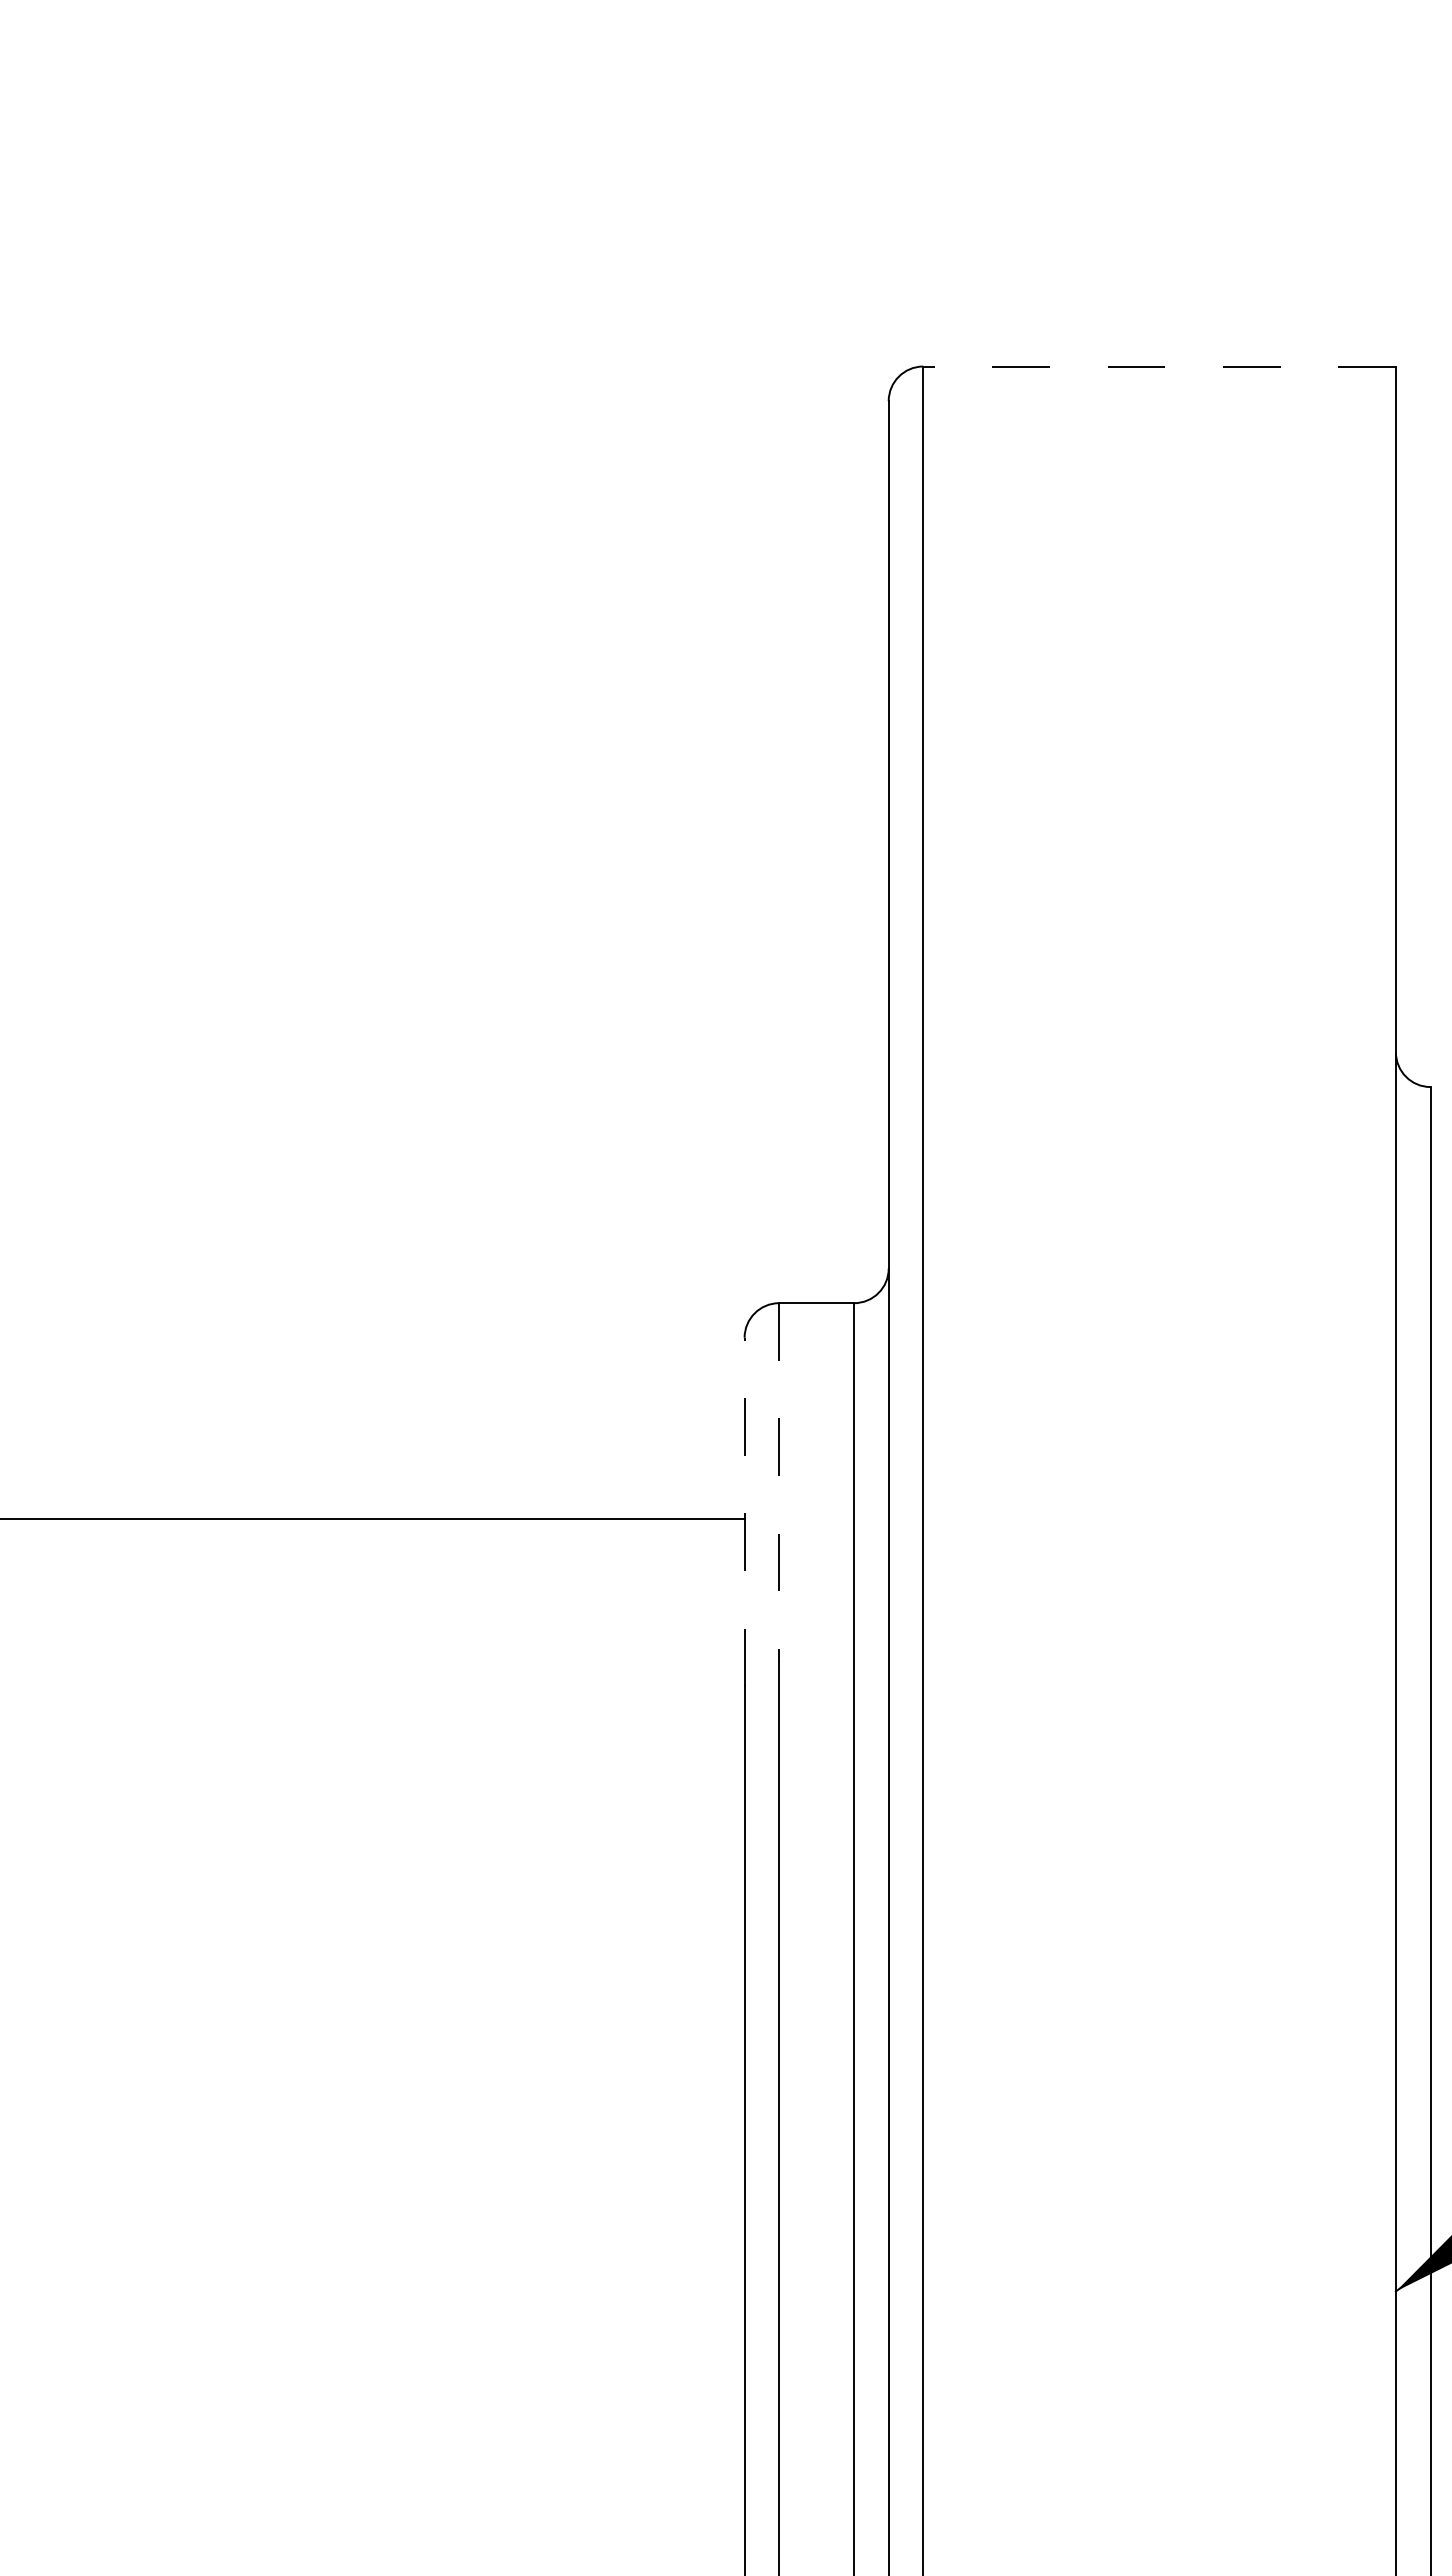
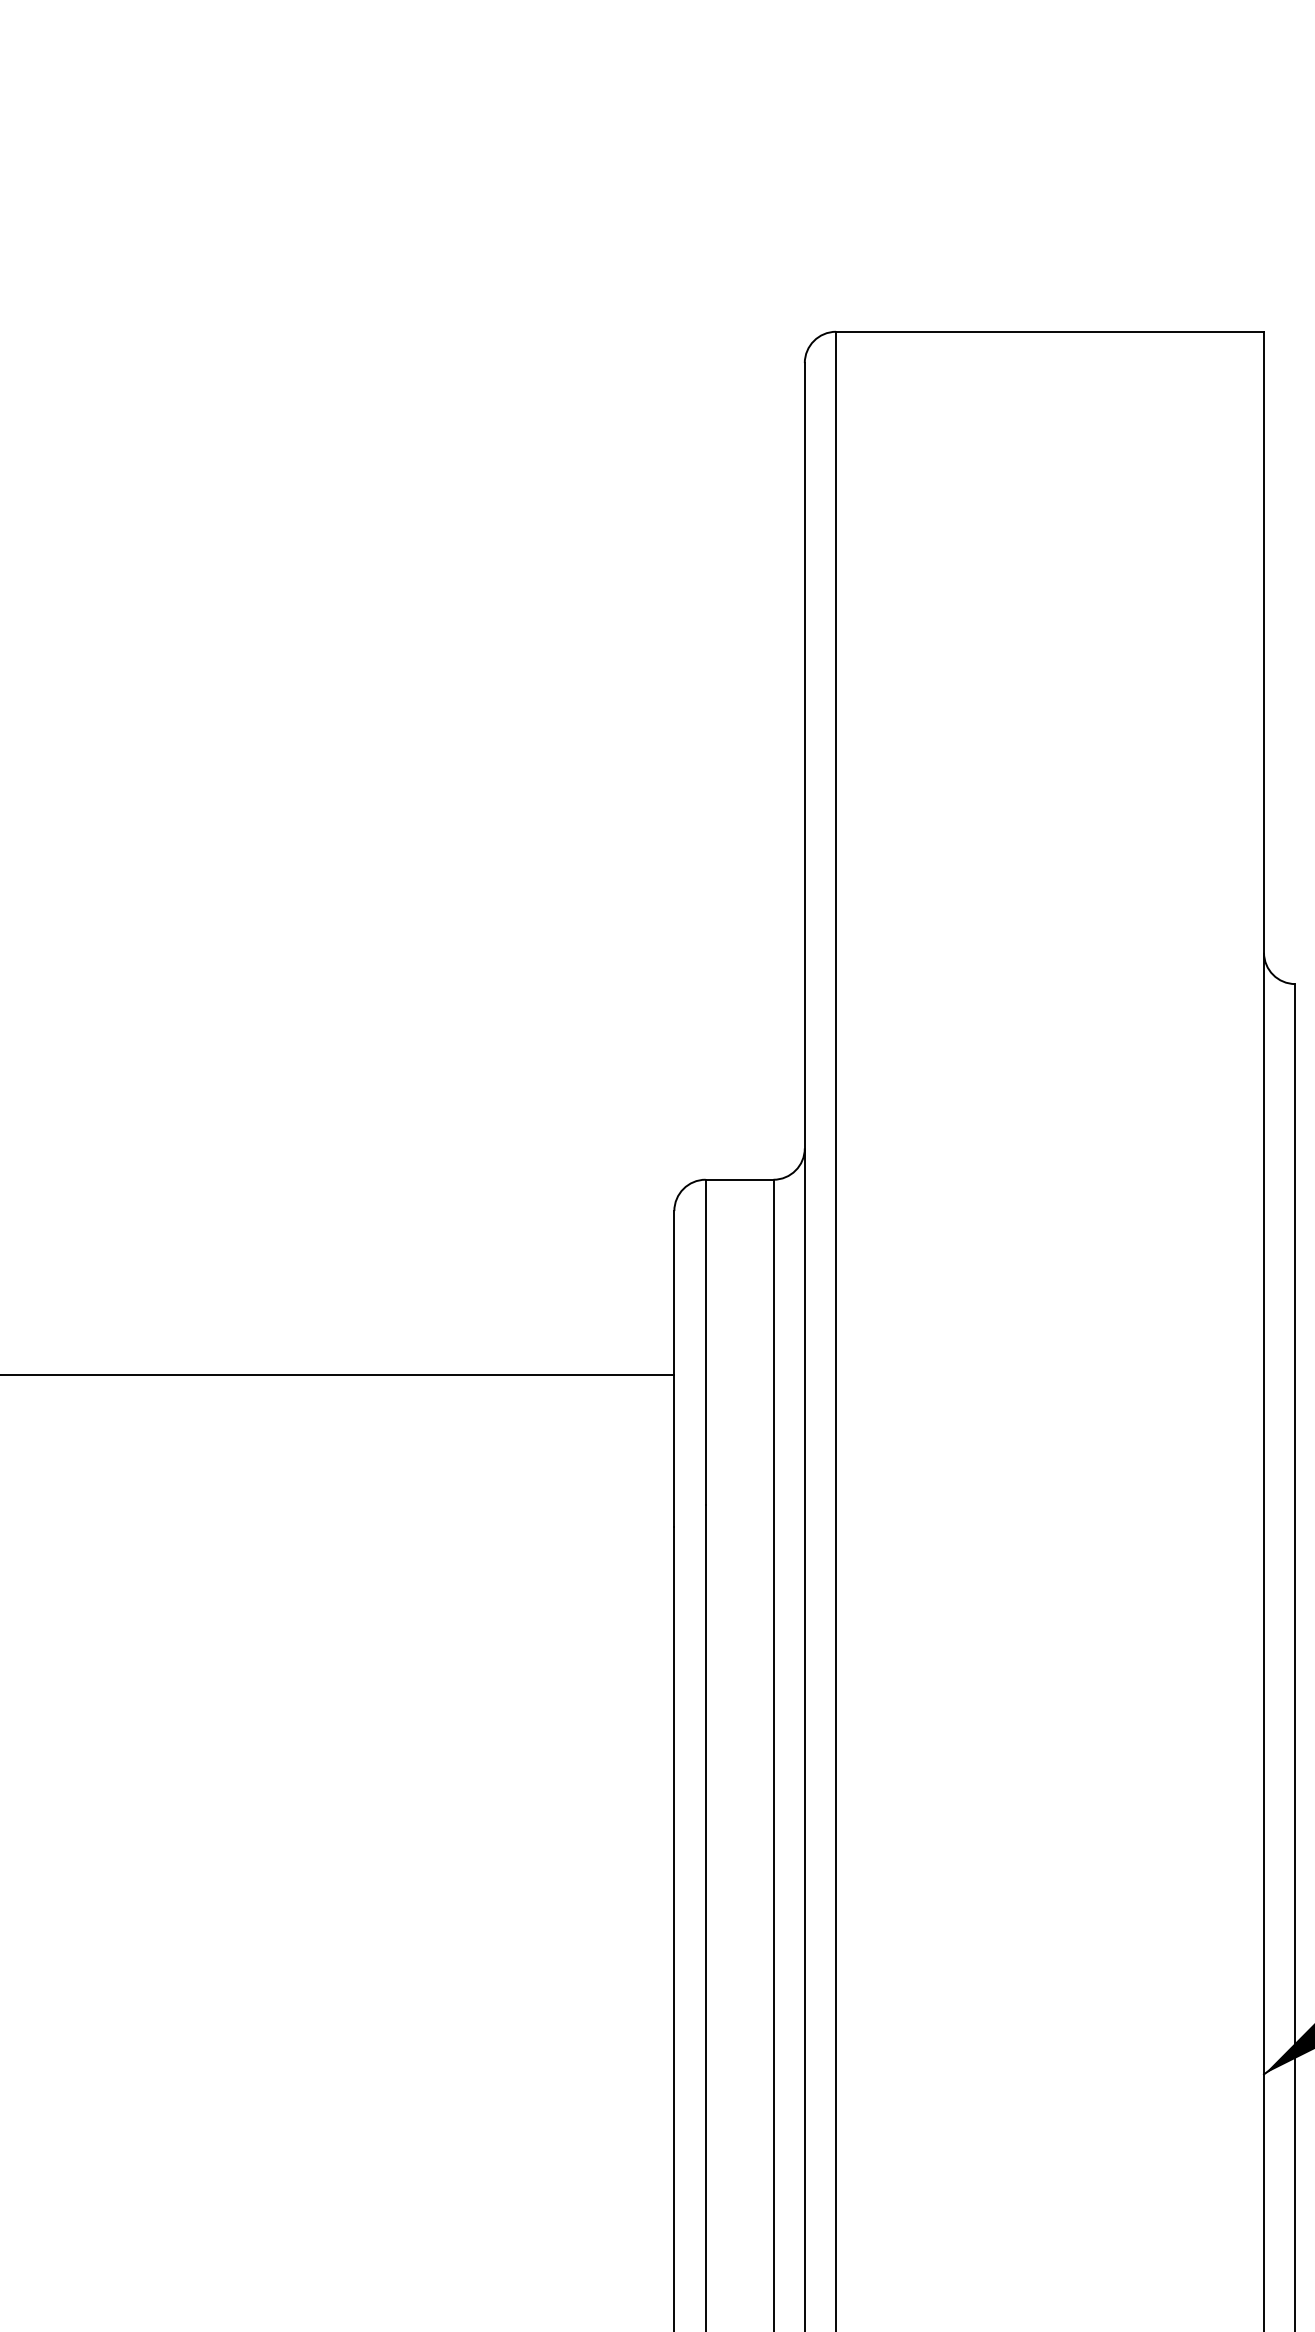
line: (1159, 366) -> (1049, 331), dashed -> solid
line: (779, 1483) -> (705, 1342), dashed -> solid
line: (744, 1511) -> (674, 1368), dashed -> solid

